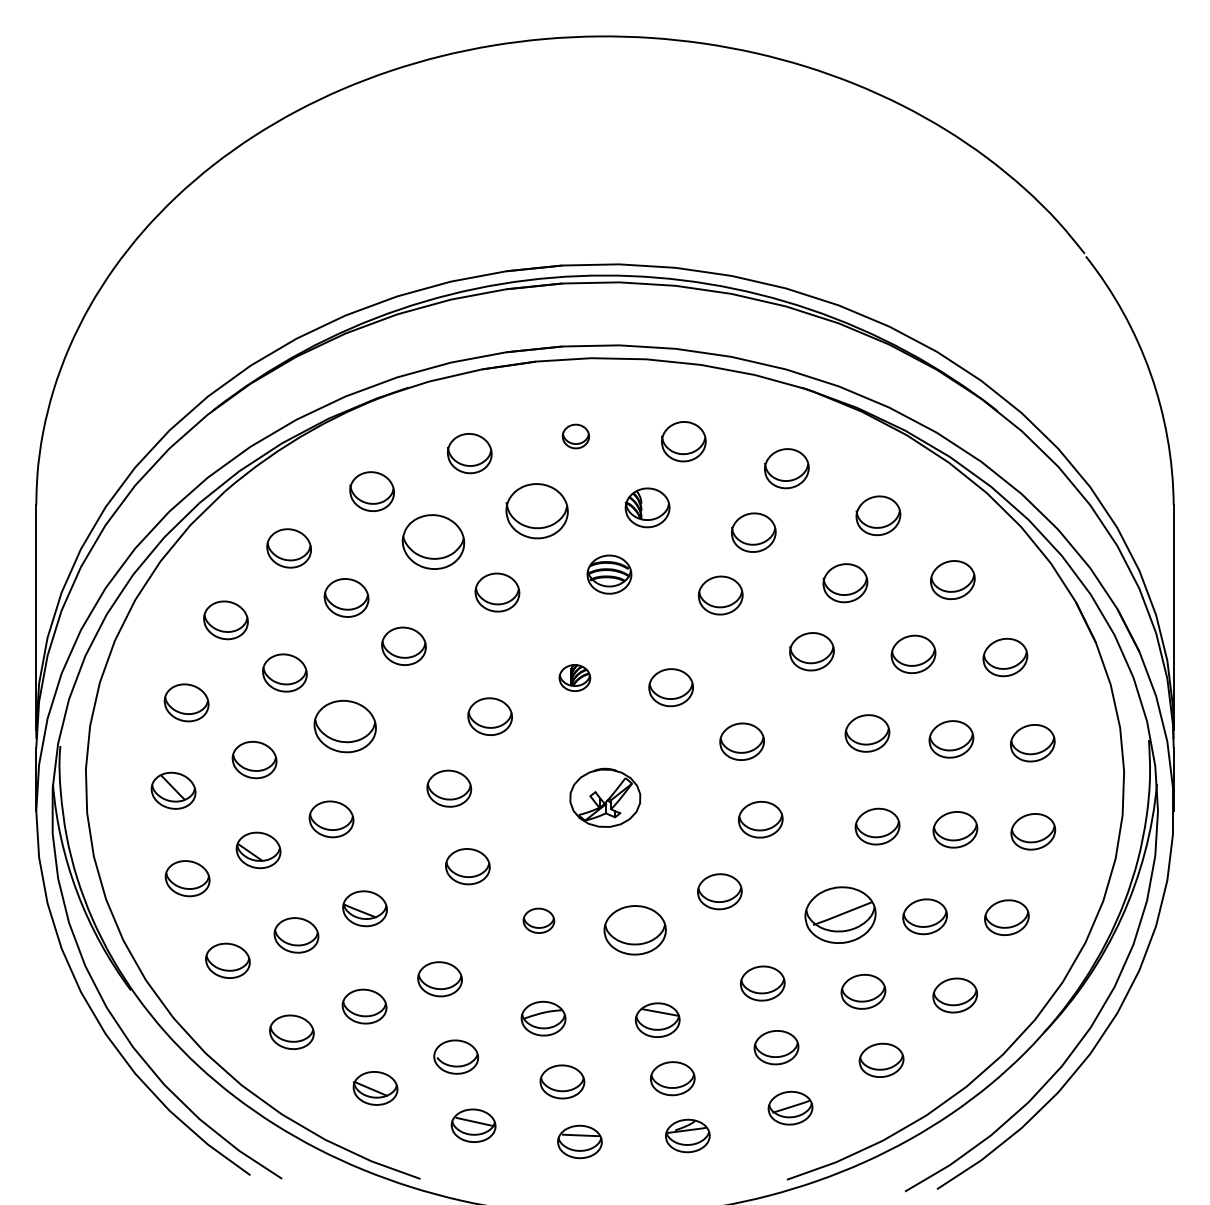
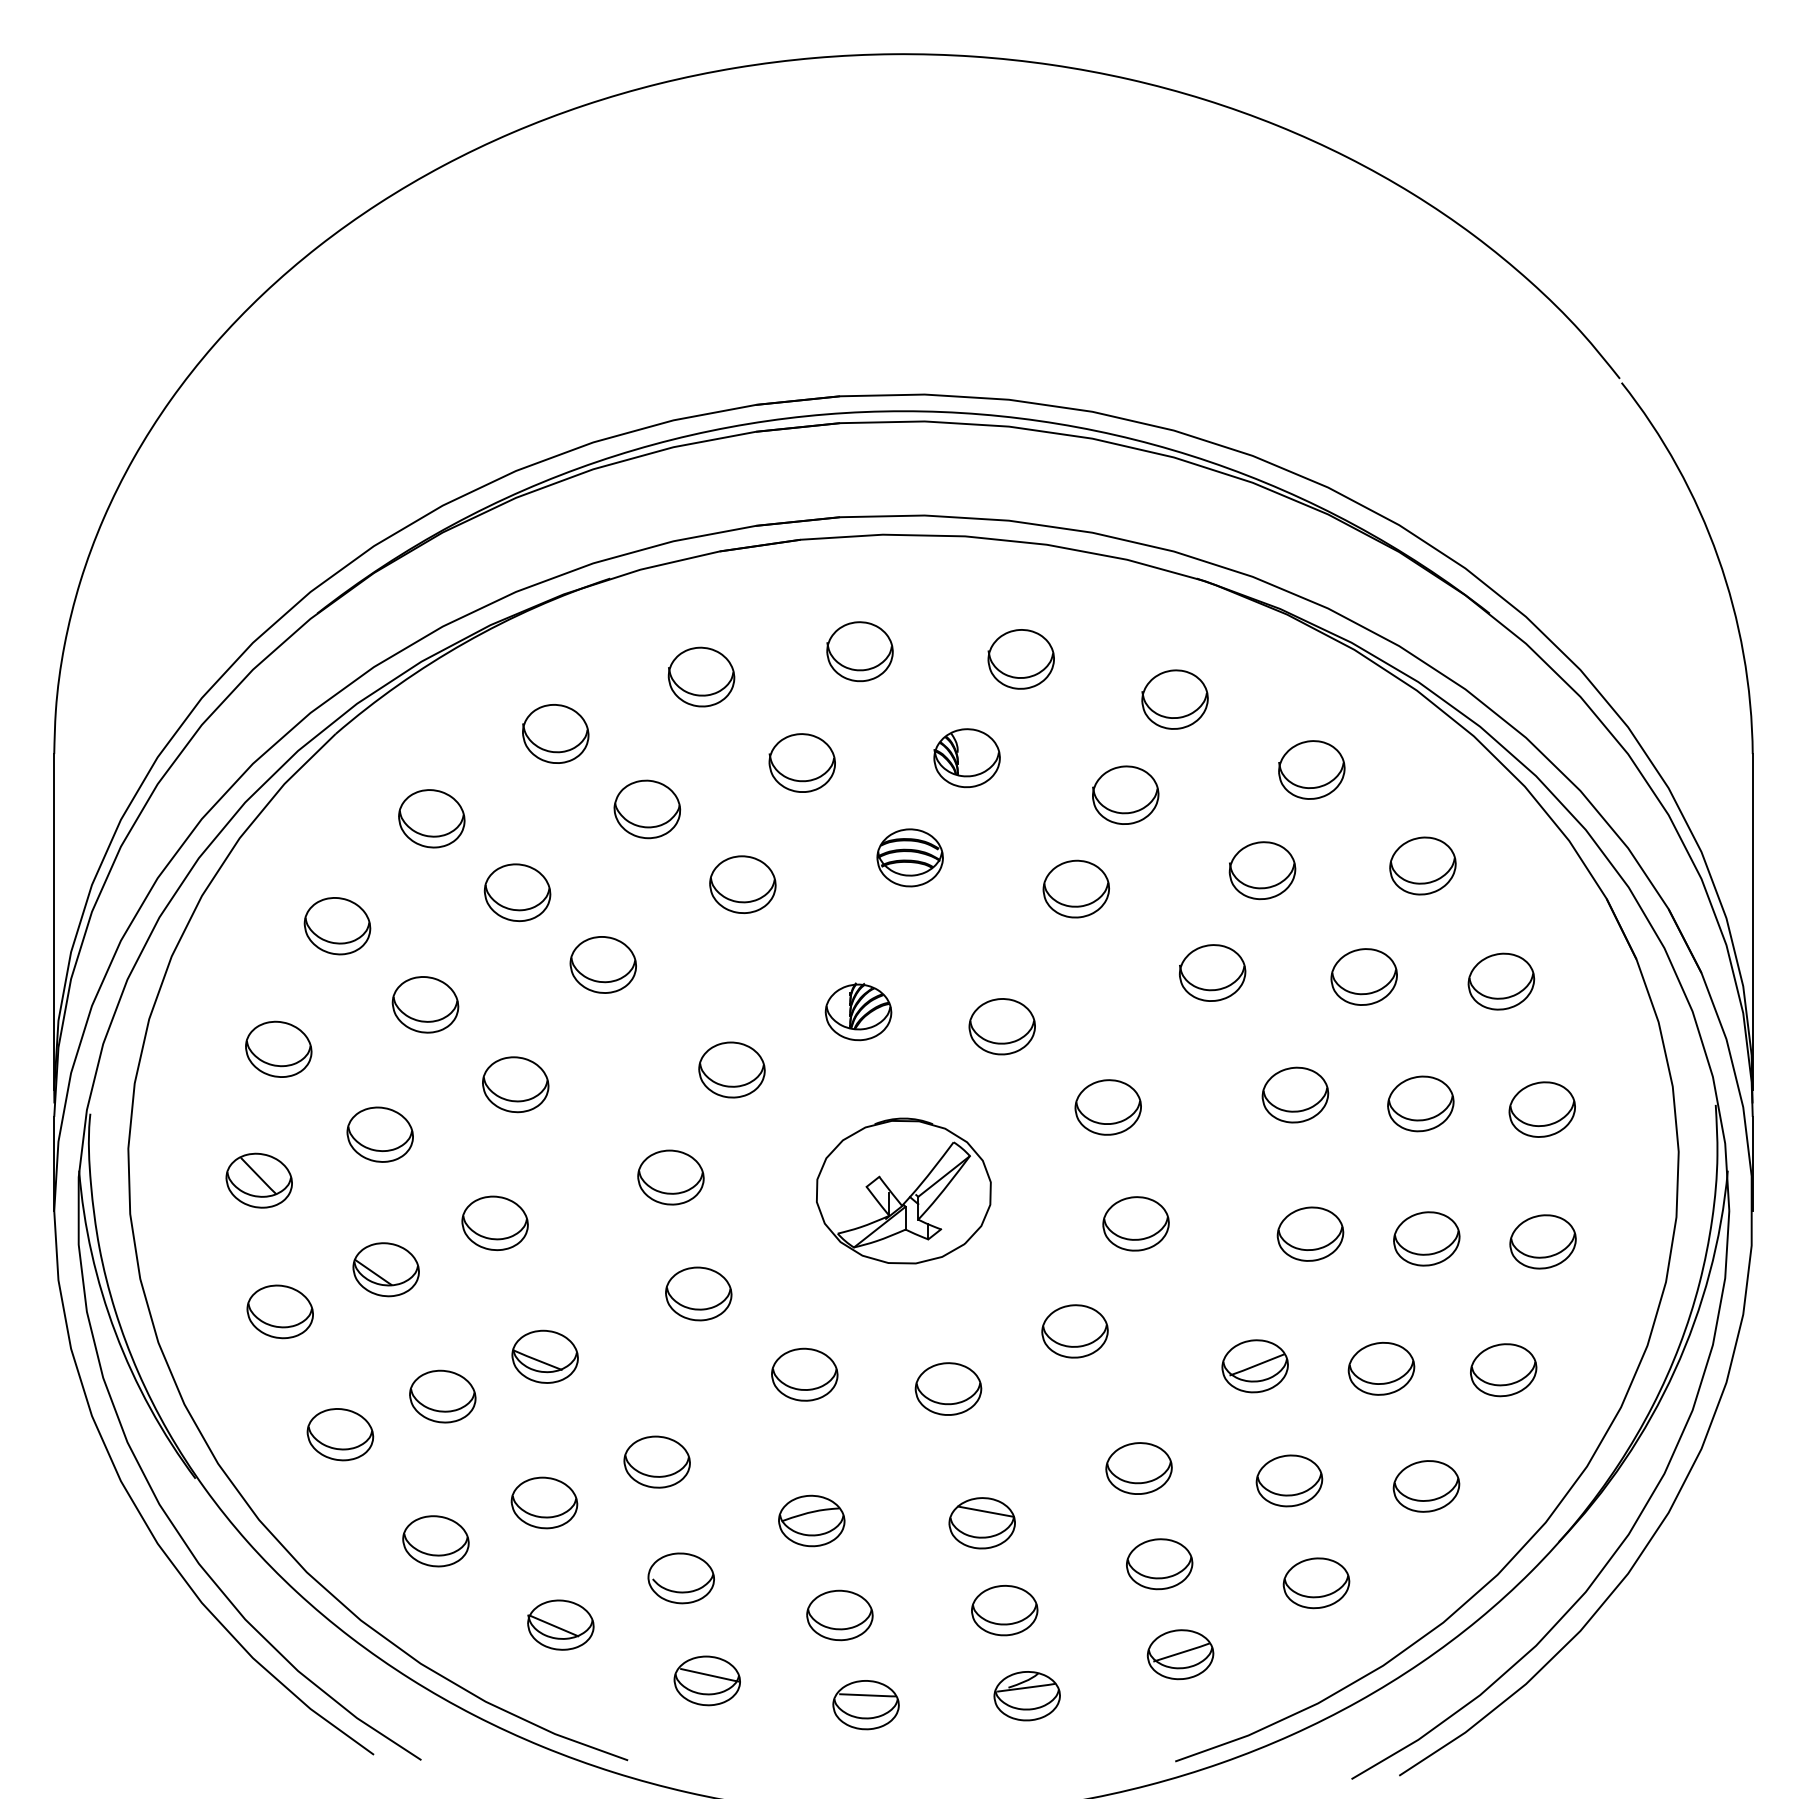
part: (575, 436) -> (859, 651), size x1.67
part: (537, 510) -> (802, 762), size x0.71
part: (433, 542) -> (647, 809), size x0.71
part: (574, 677) -> (857, 1011), size x1.43
part: (345, 726) -> (515, 1084), size x0.71
part: (605, 797) -> (904, 1190), size x1.67
part: (840, 914) -> (1255, 1365), size x0.62
part: (538, 920) -> (804, 1374), size x1.43
part: (634, 930) -> (947, 1389), size x0.71

